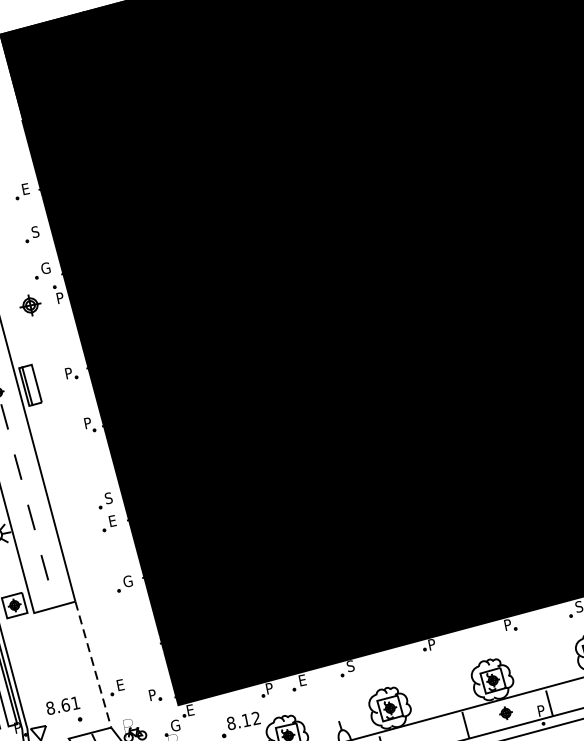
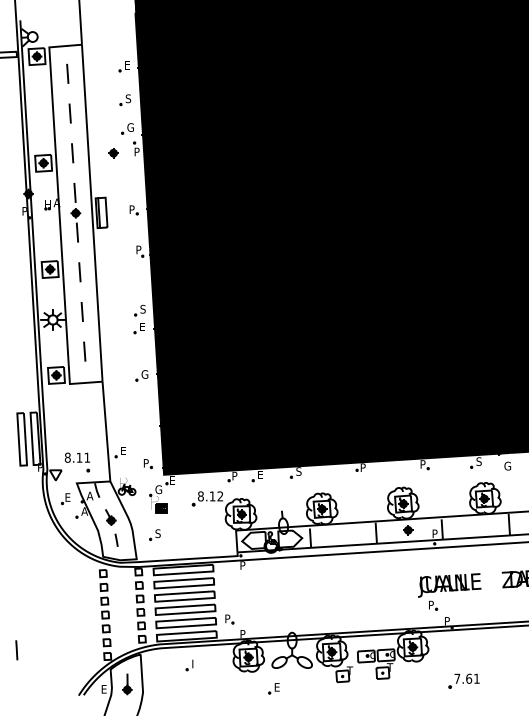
part: (30, 306) -> (113, 153), size x0.62
line: (93, 665) -> (106, 432), dashed -> solid
text: (65, 704) -> (79, 457), 8.61 -> 8.11

